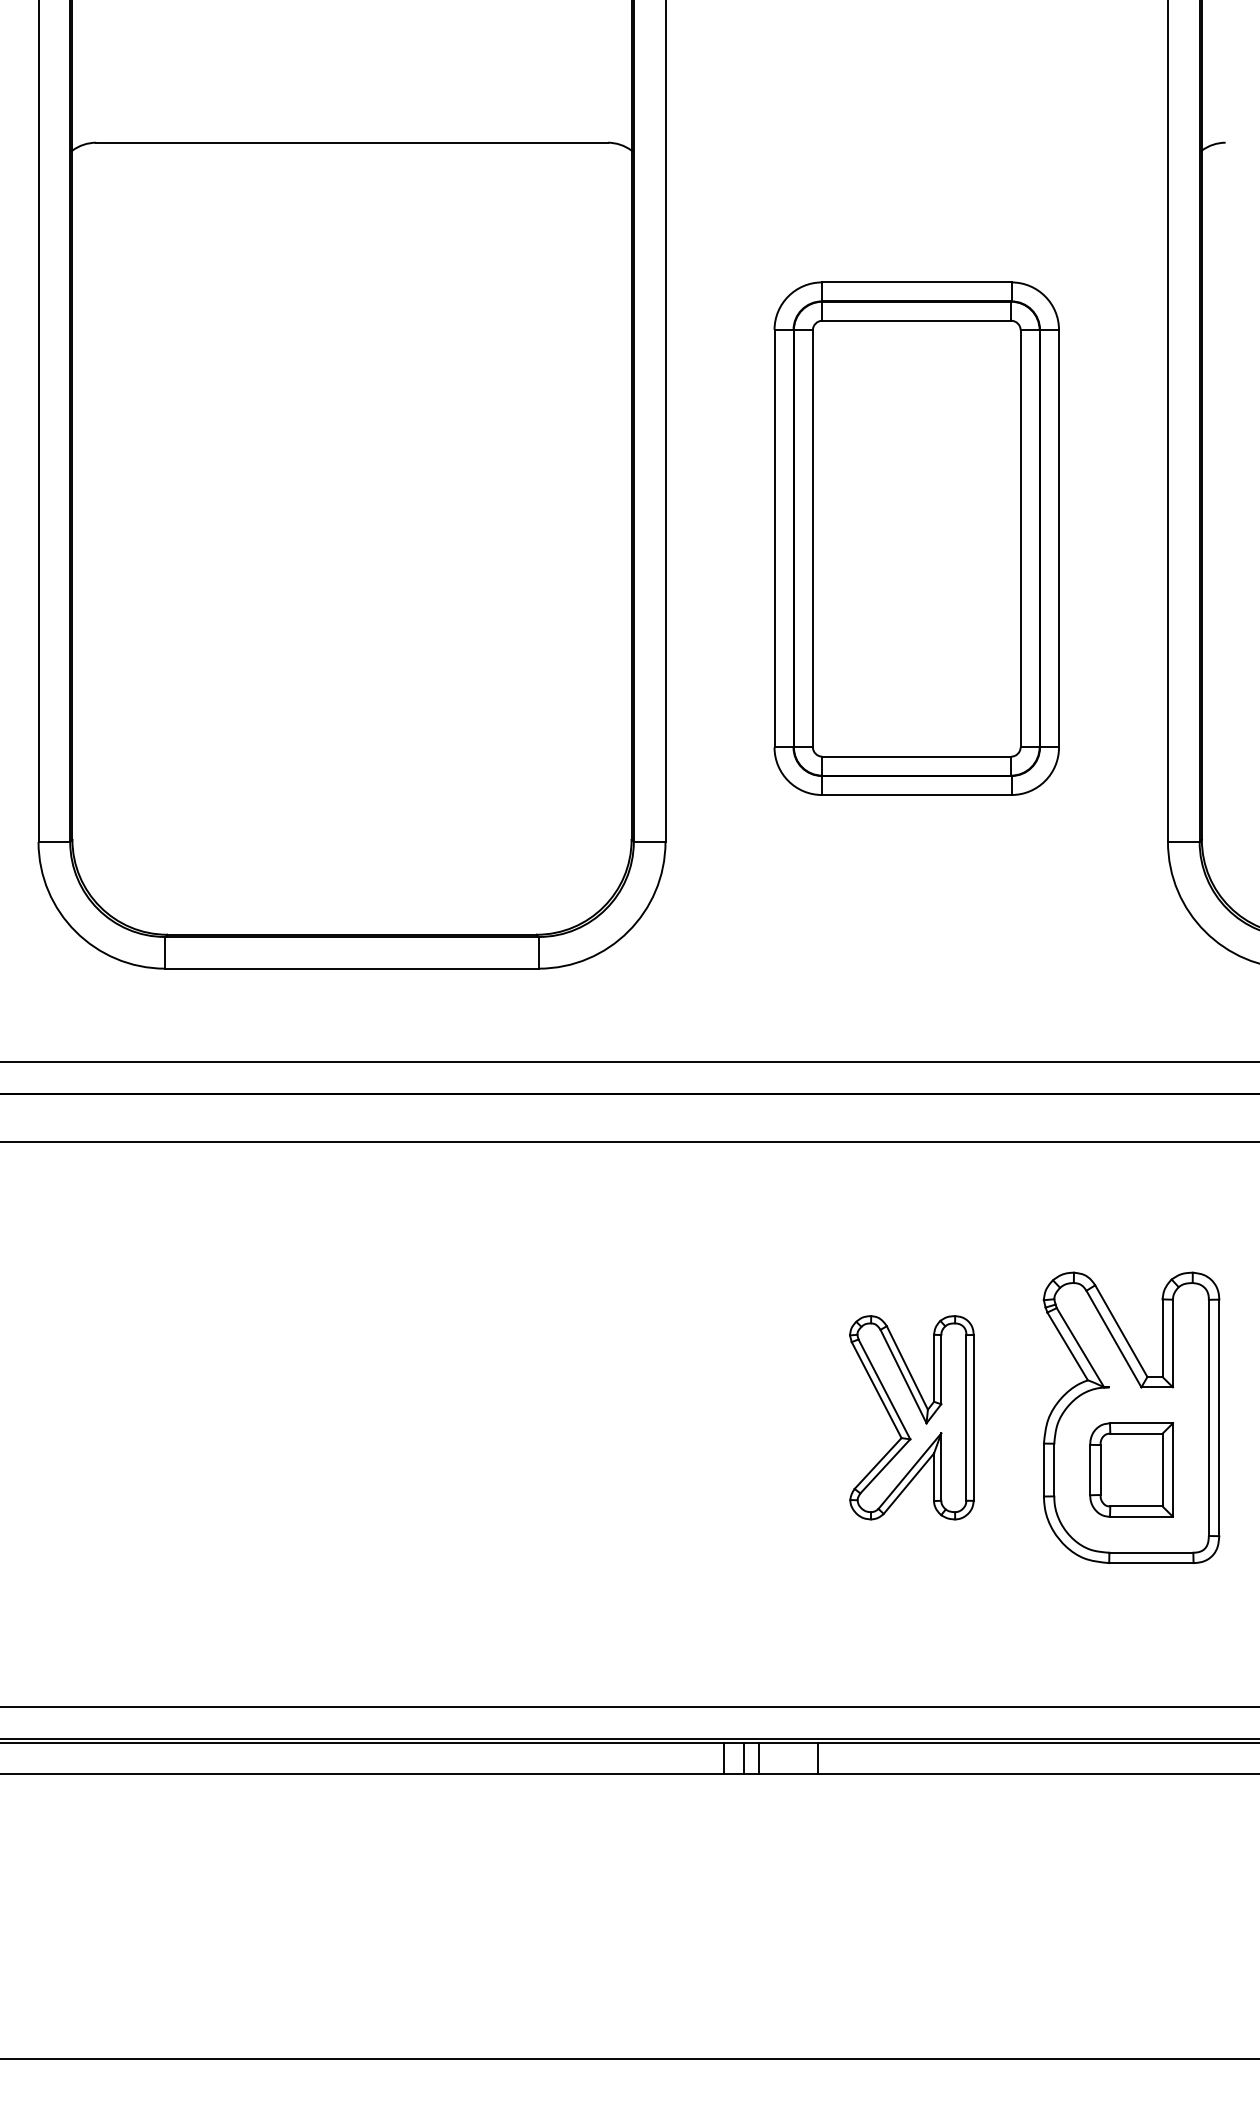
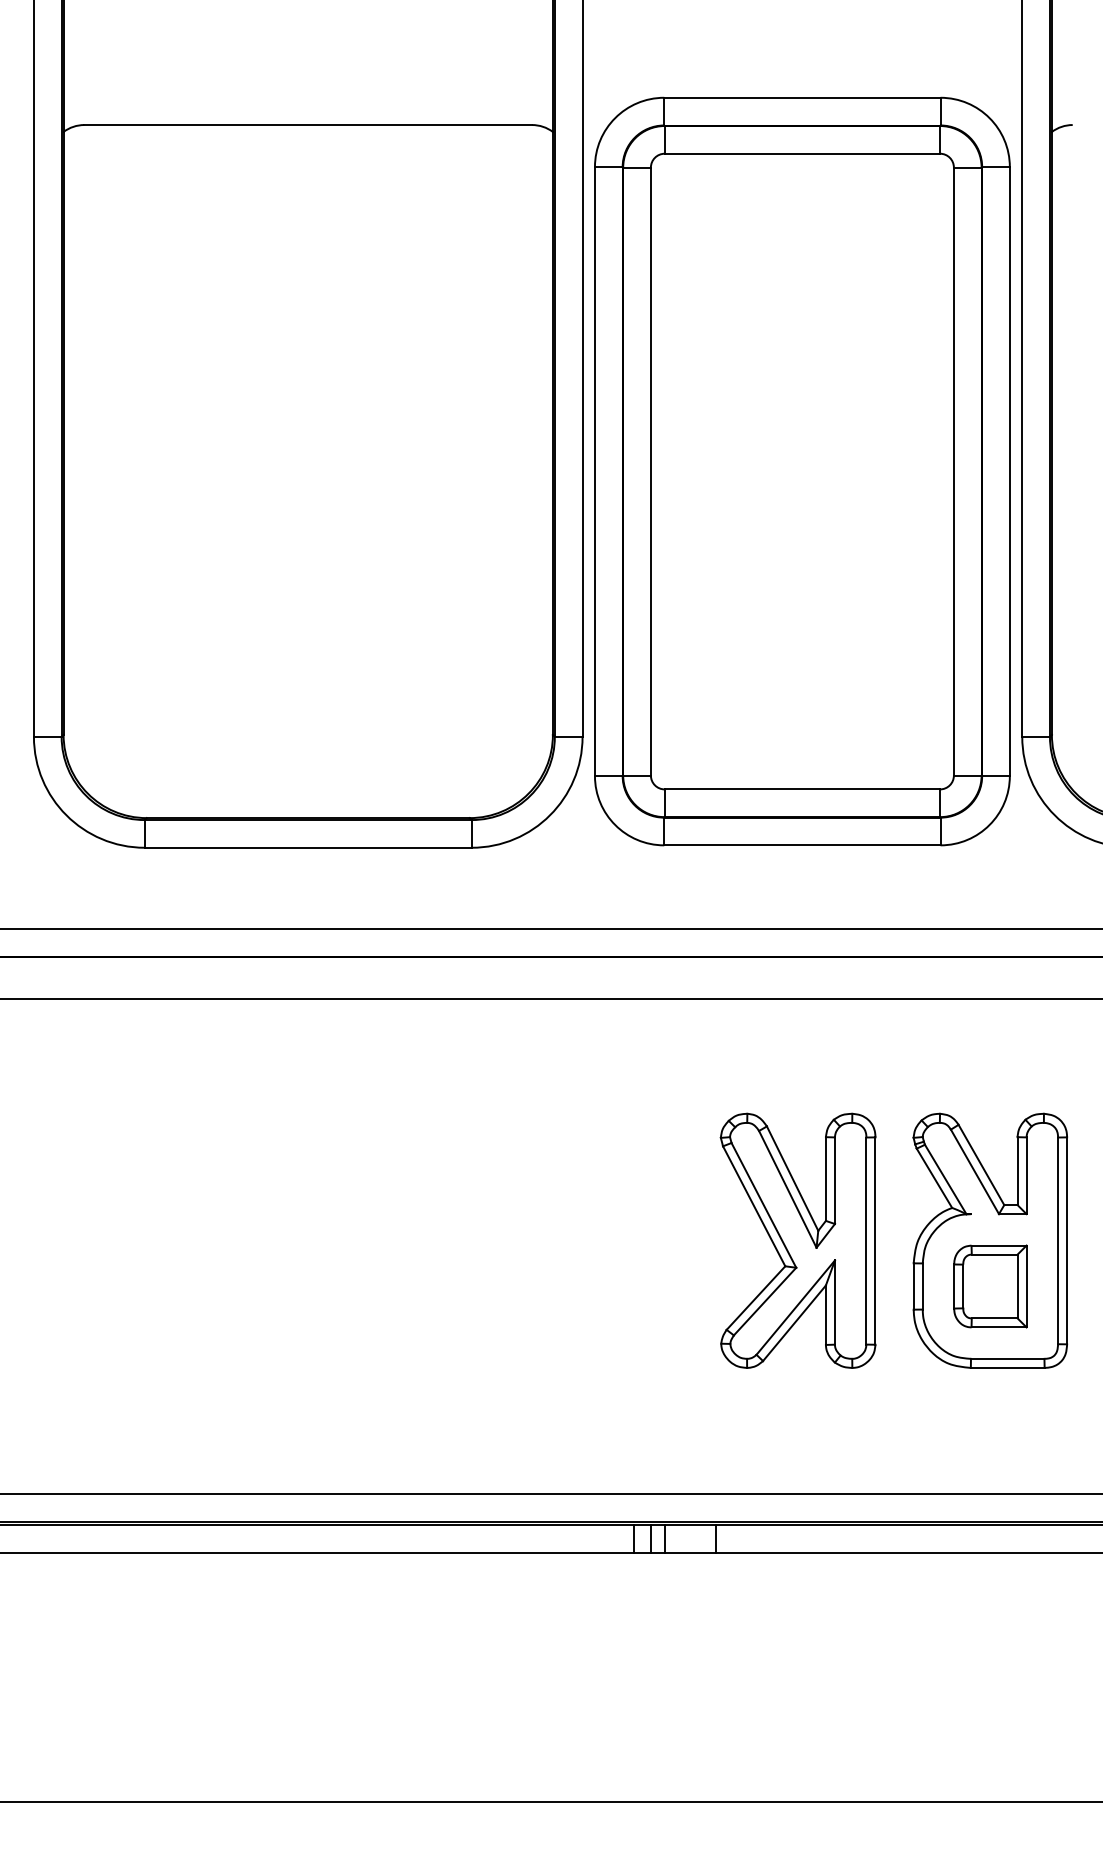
part: (916, 538) -> (802, 471), size x1.67
part: (911, 1417) -> (797, 1240), size x1.43

